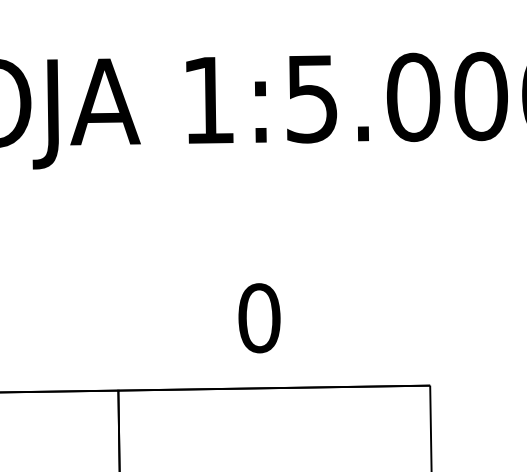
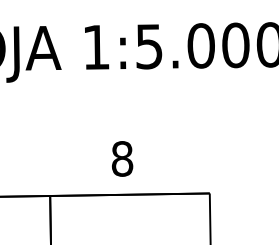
text: (259, 317) -> (122, 158), 0 -> 8

